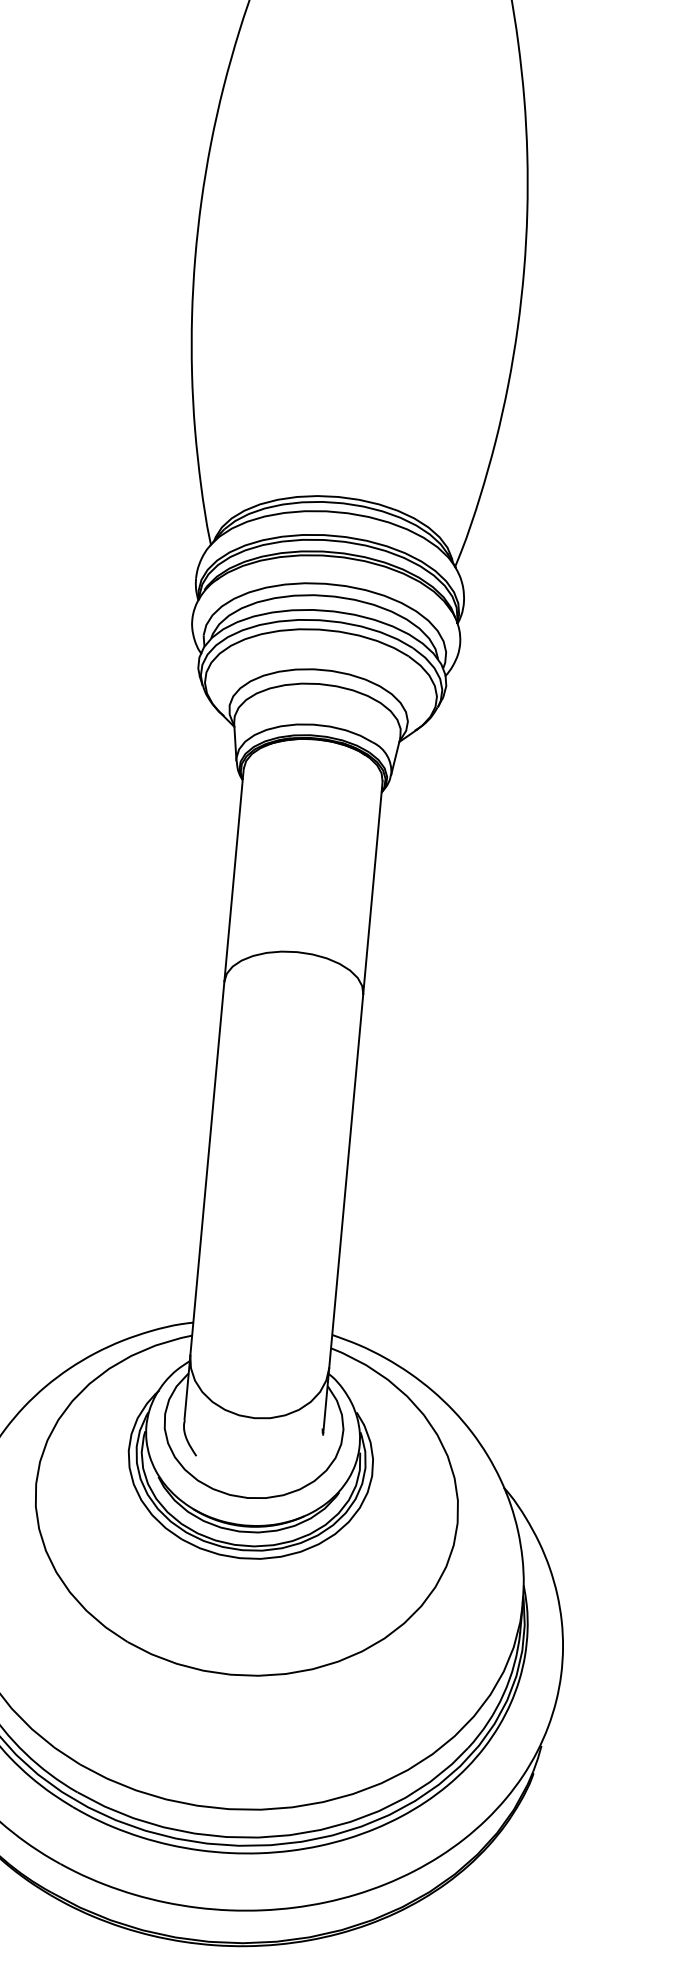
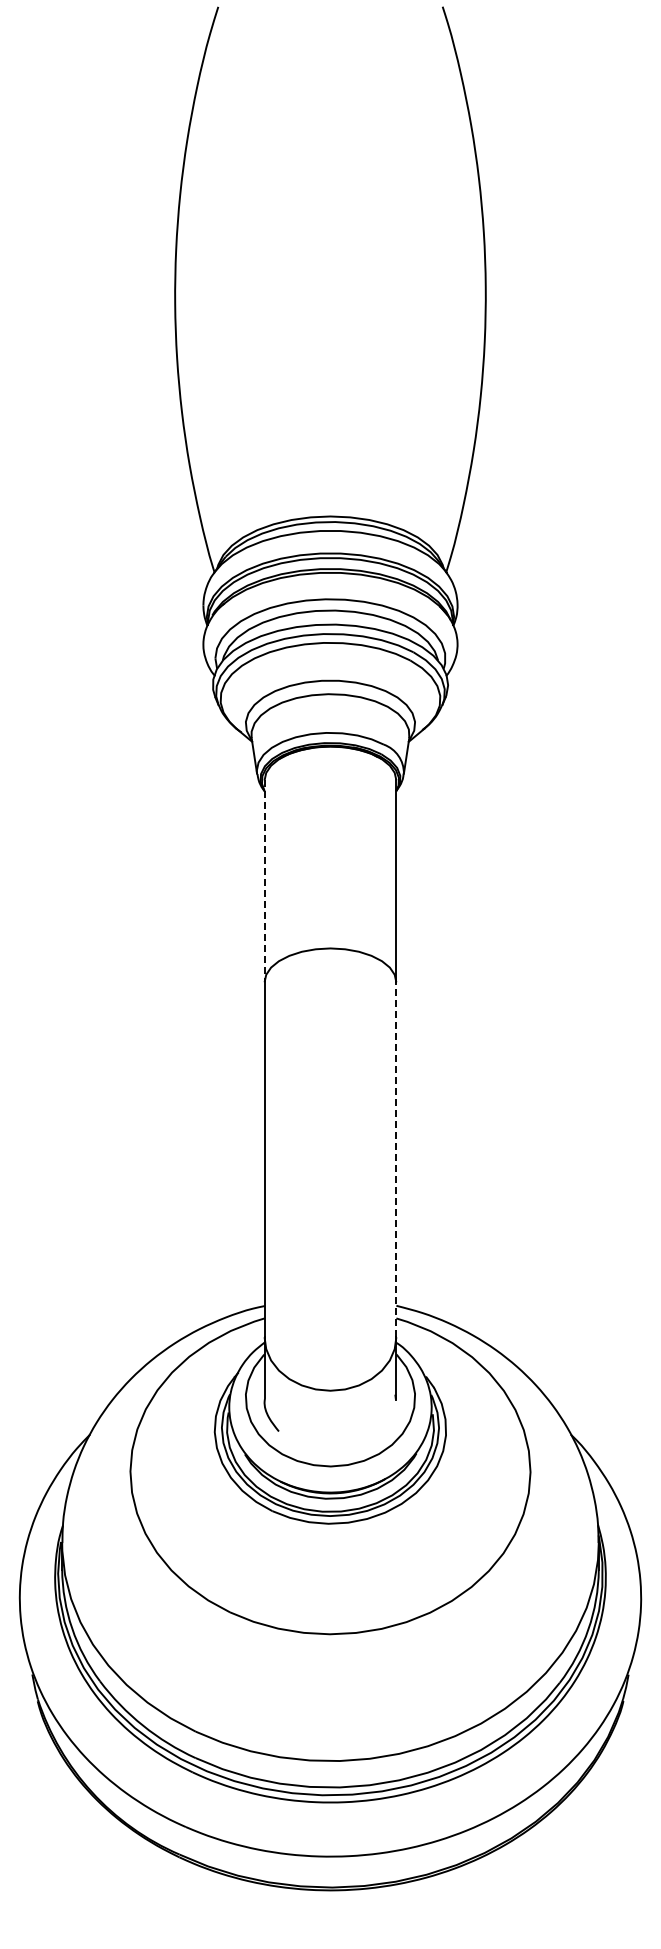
line: (233, 875) -> (264, 881), solid -> dashed
line: (346, 1180) -> (396, 1159), solid -> dashed

